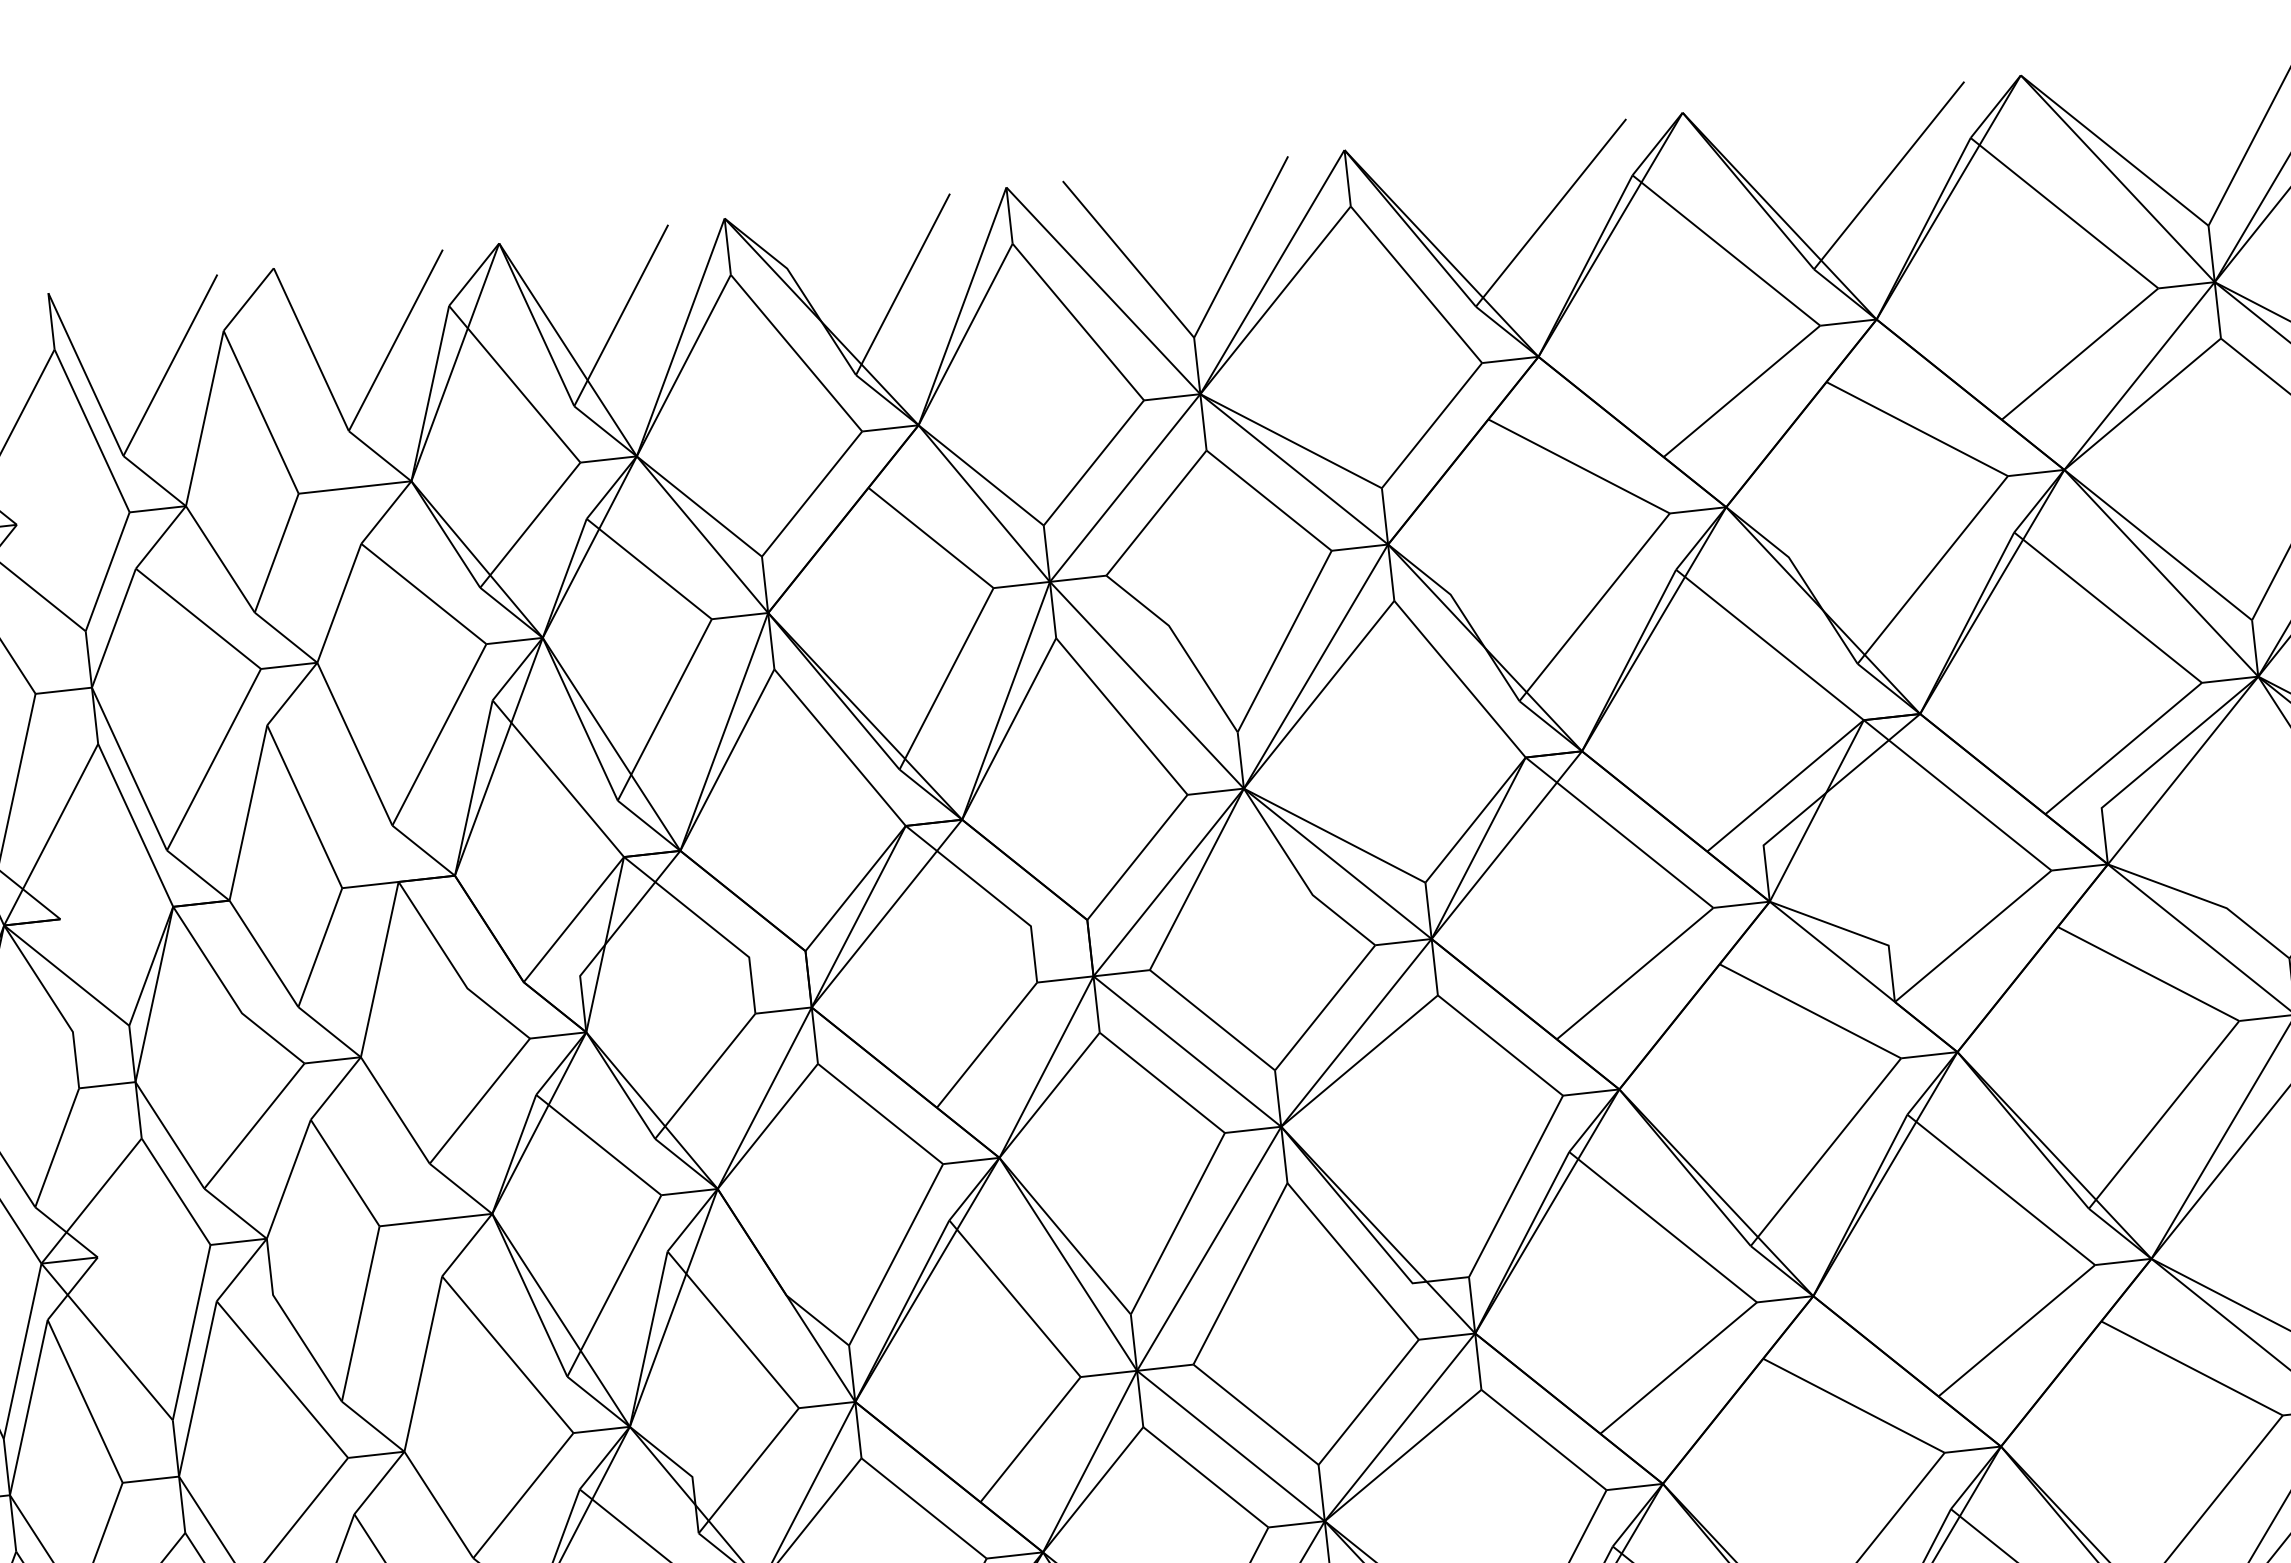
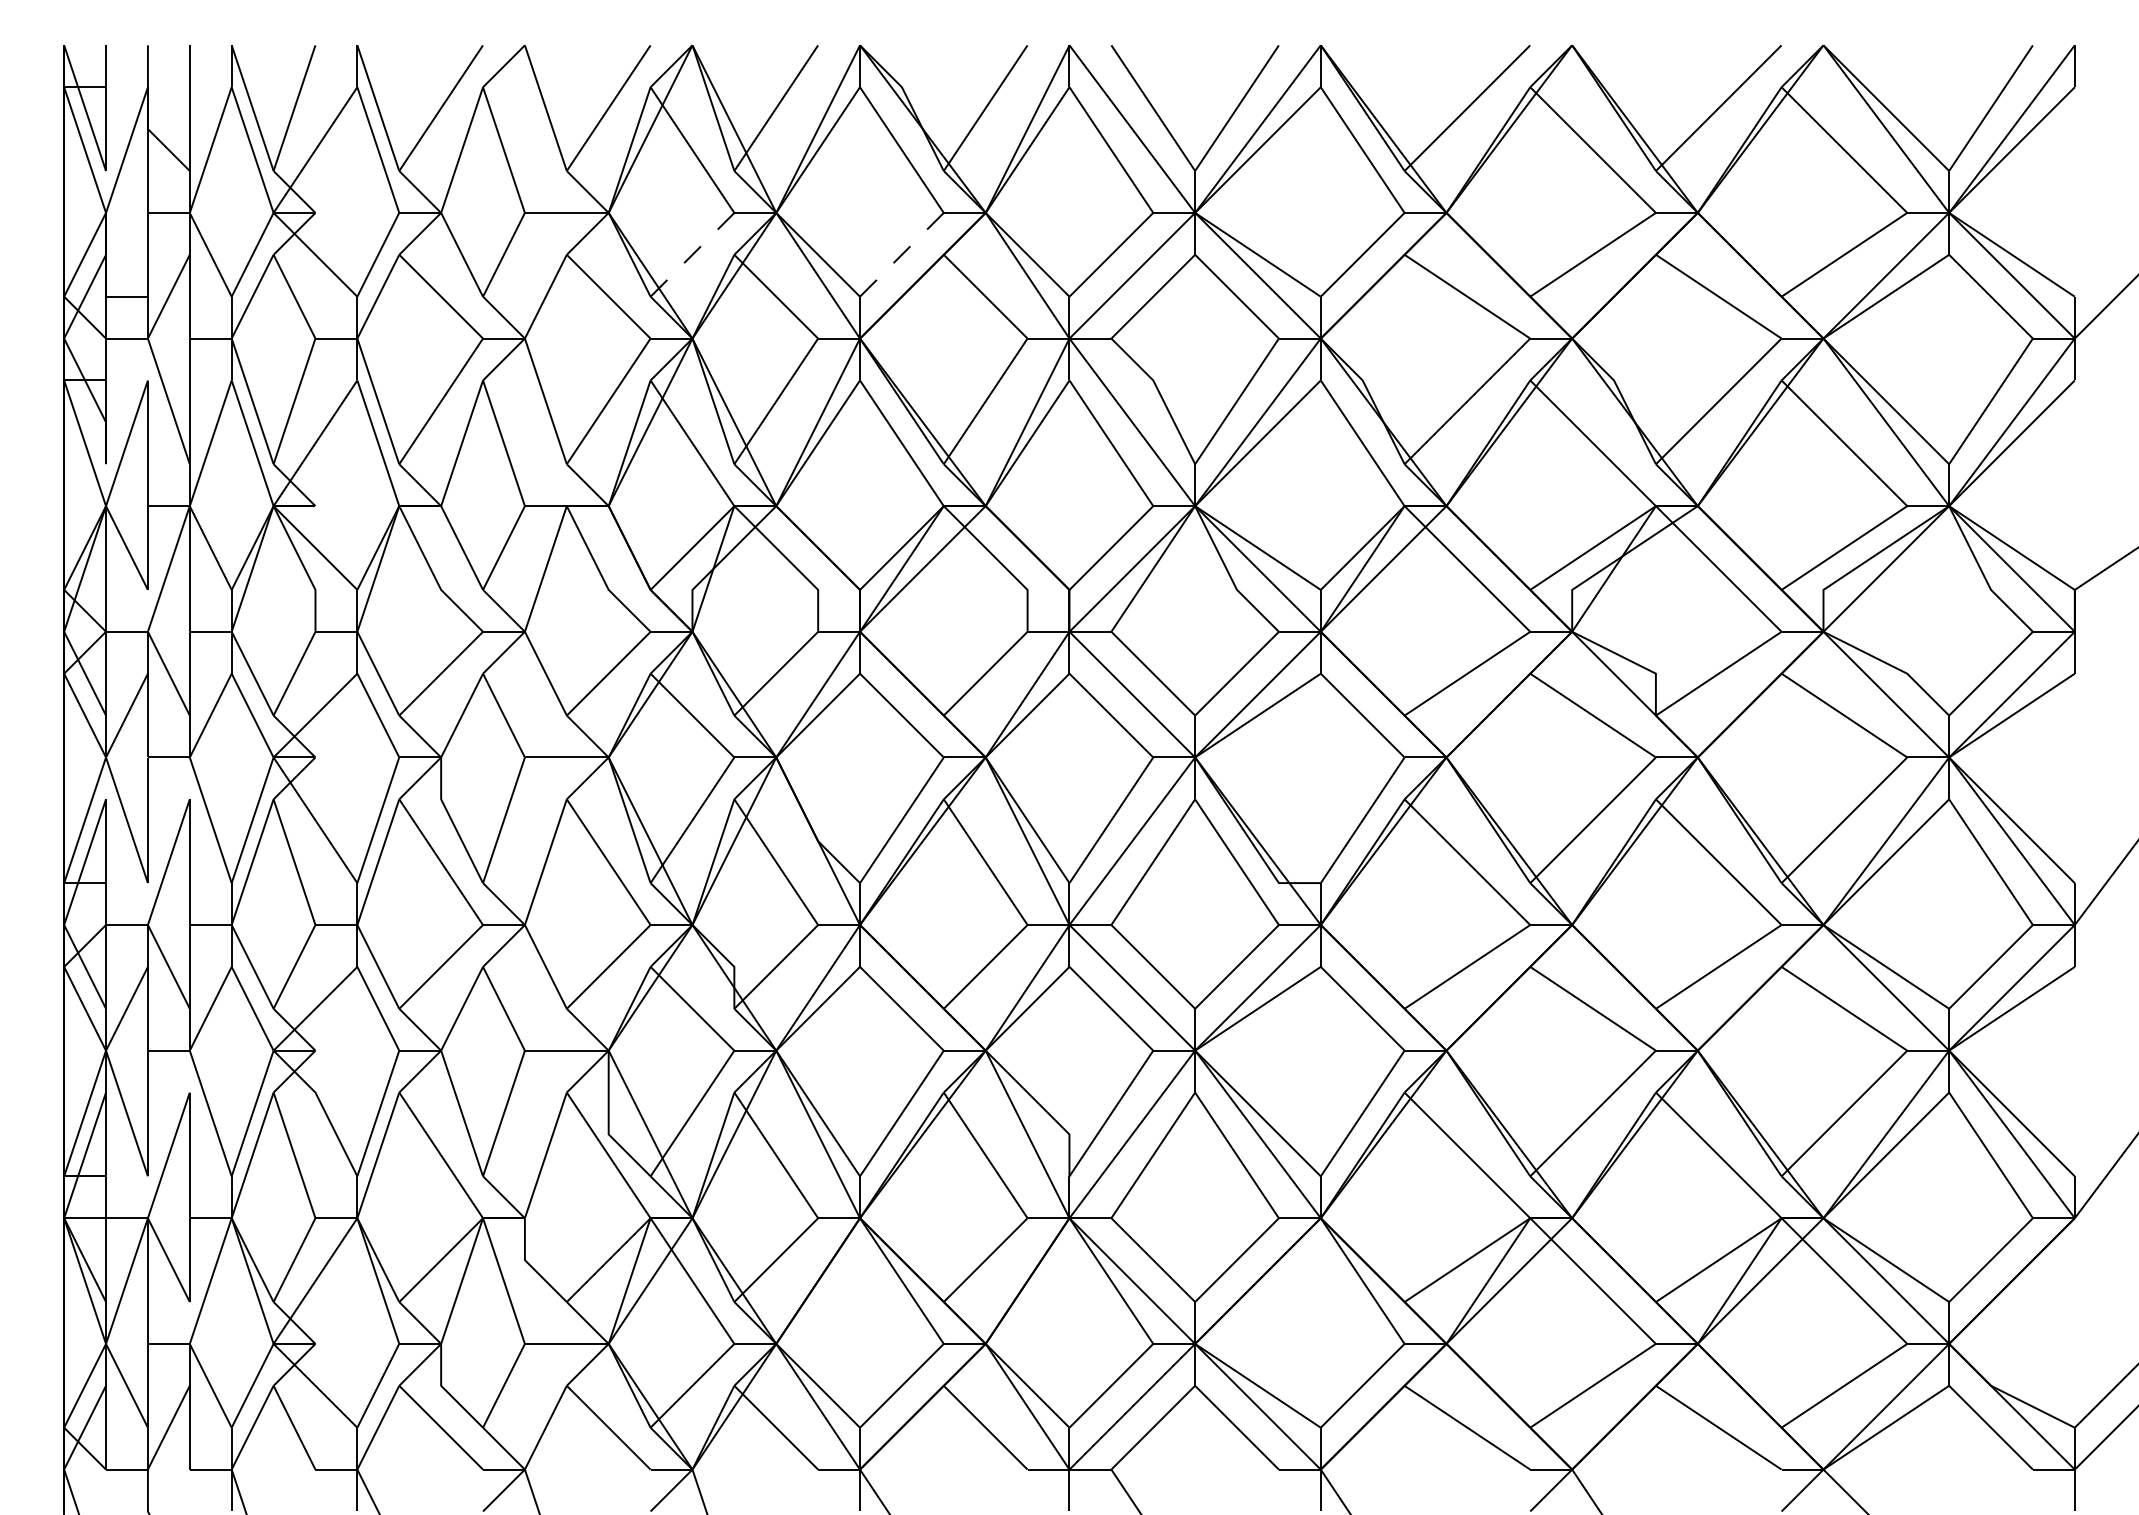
line: (812, 493) -> (902, 254), solid -> dashed
line: (530, 524) -> (692, 254), solid -> dashed

